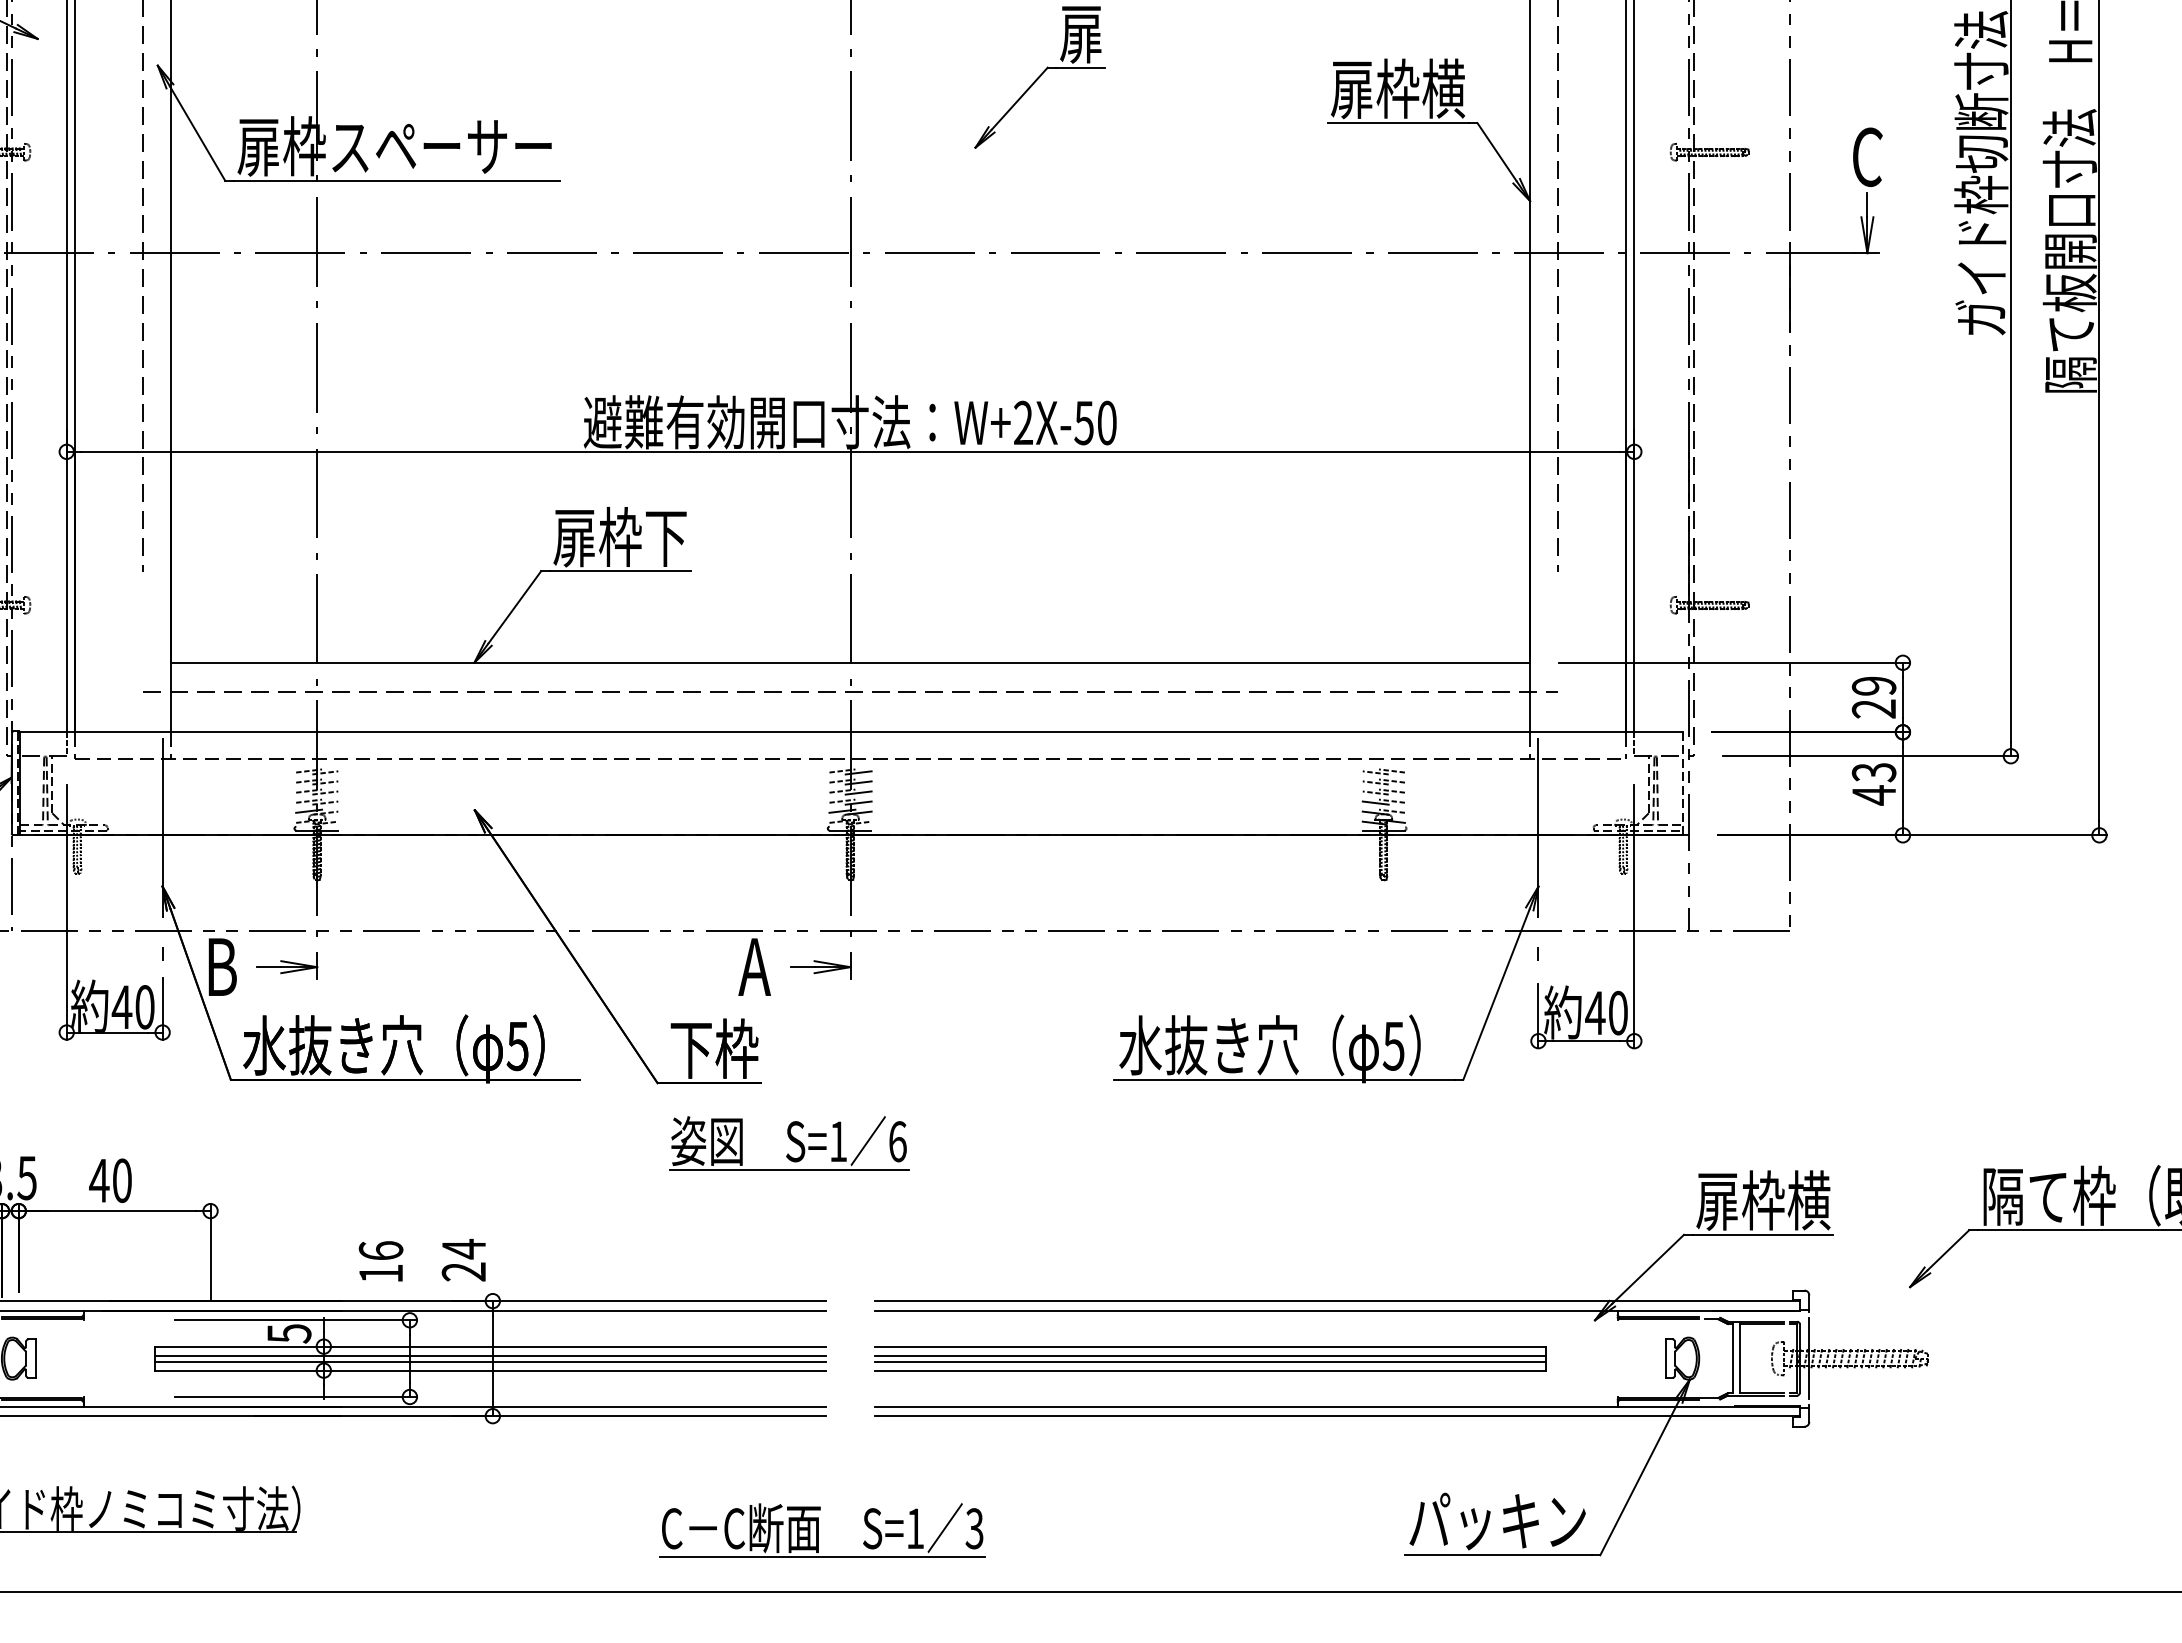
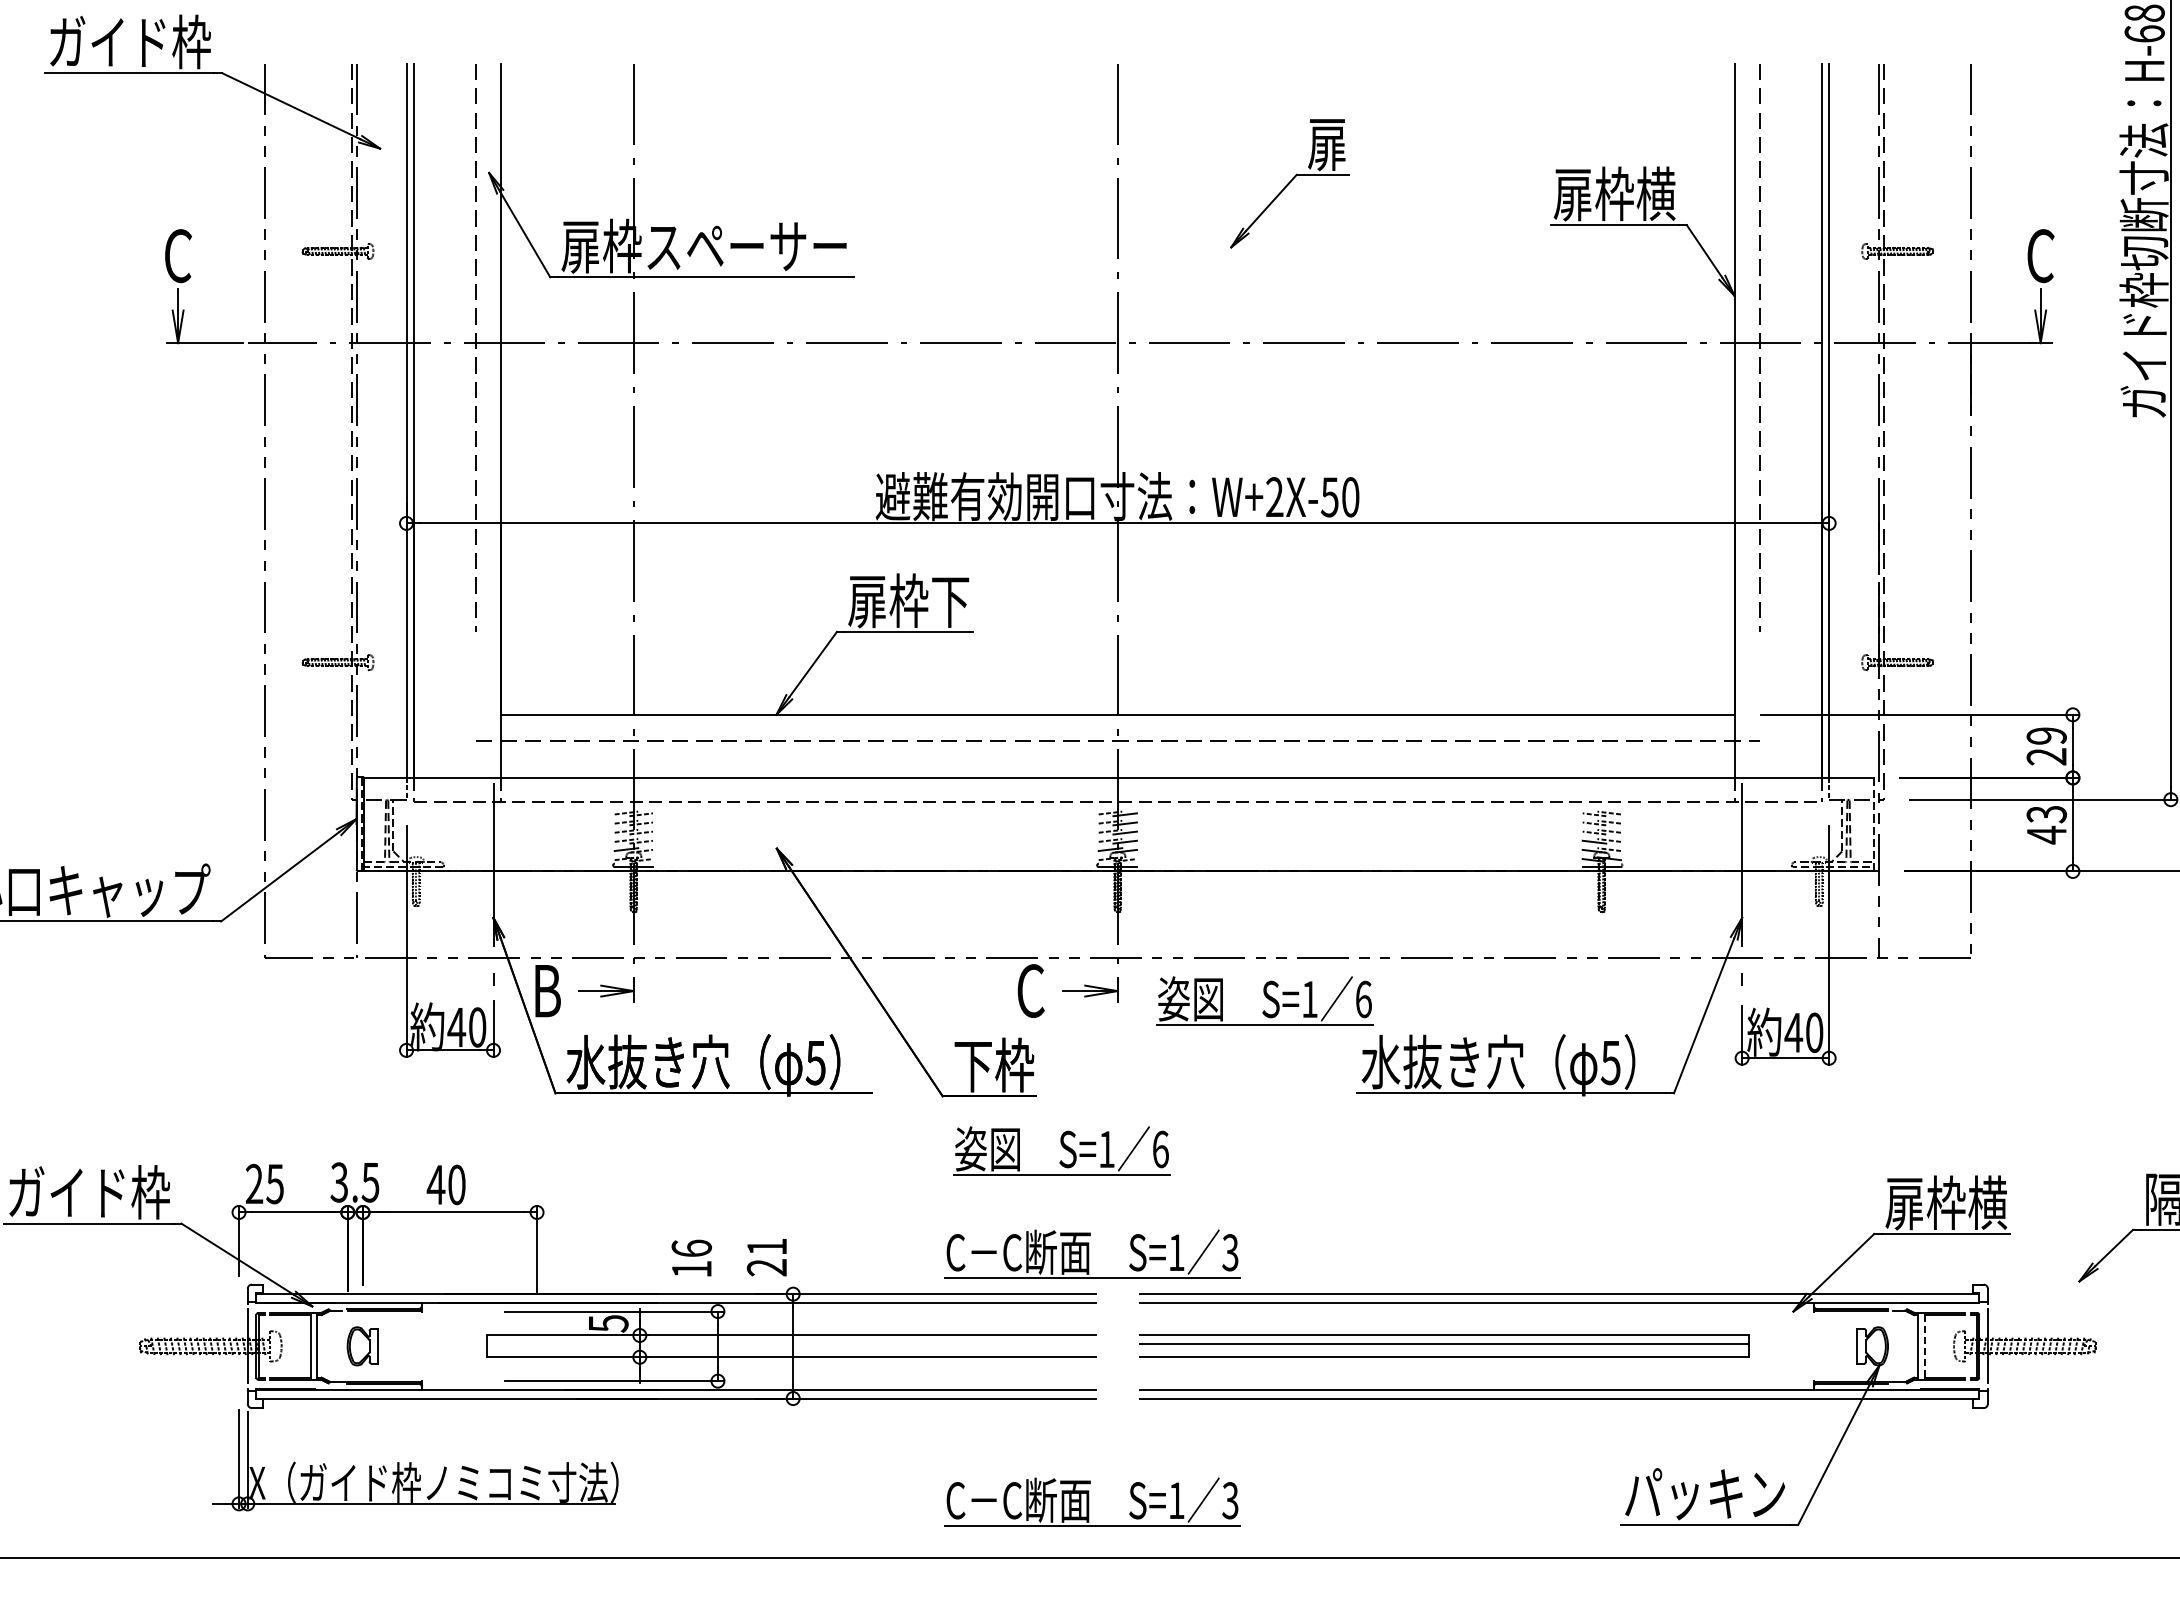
text: (754, 967) -> (1030, 991), A -> C
part: (1012, 977) -> (1264, 1000), added
text: (463, 1248) -> (766, 1246), 24 -> 21
part: (822, 1256) -> (1092, 1253), added
line: (490, 1355) -> (791, 1343), removed
line: (1739, 1358) -> (1924, 1346), solid -> dashed
line: (490, 1362) -> (791, 1349), removed
line: (1209, 1362) -> (1443, 1349), removed

